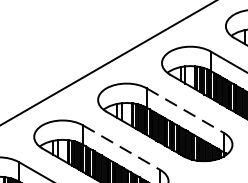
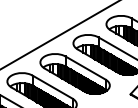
line: (185, 111) -> (85, 68), dashed -> solid
line: (121, 148) -> (52, 87), dashed -> solid

